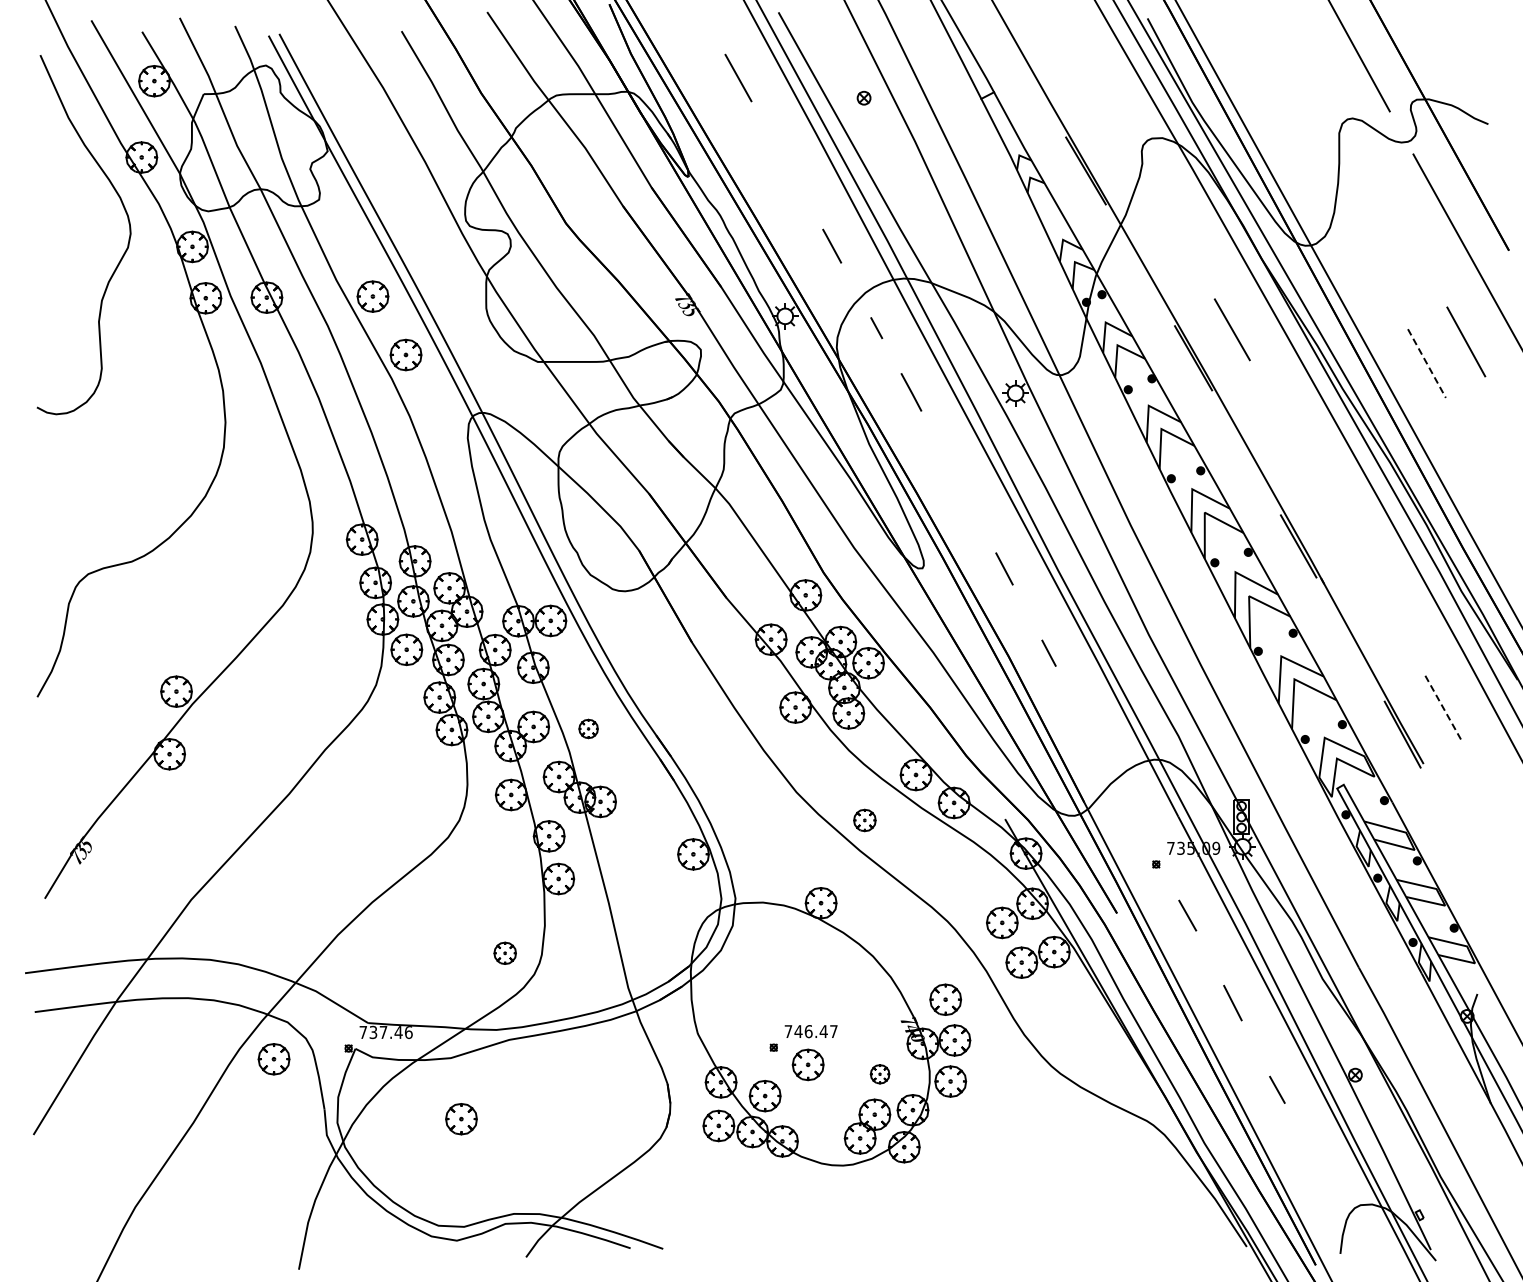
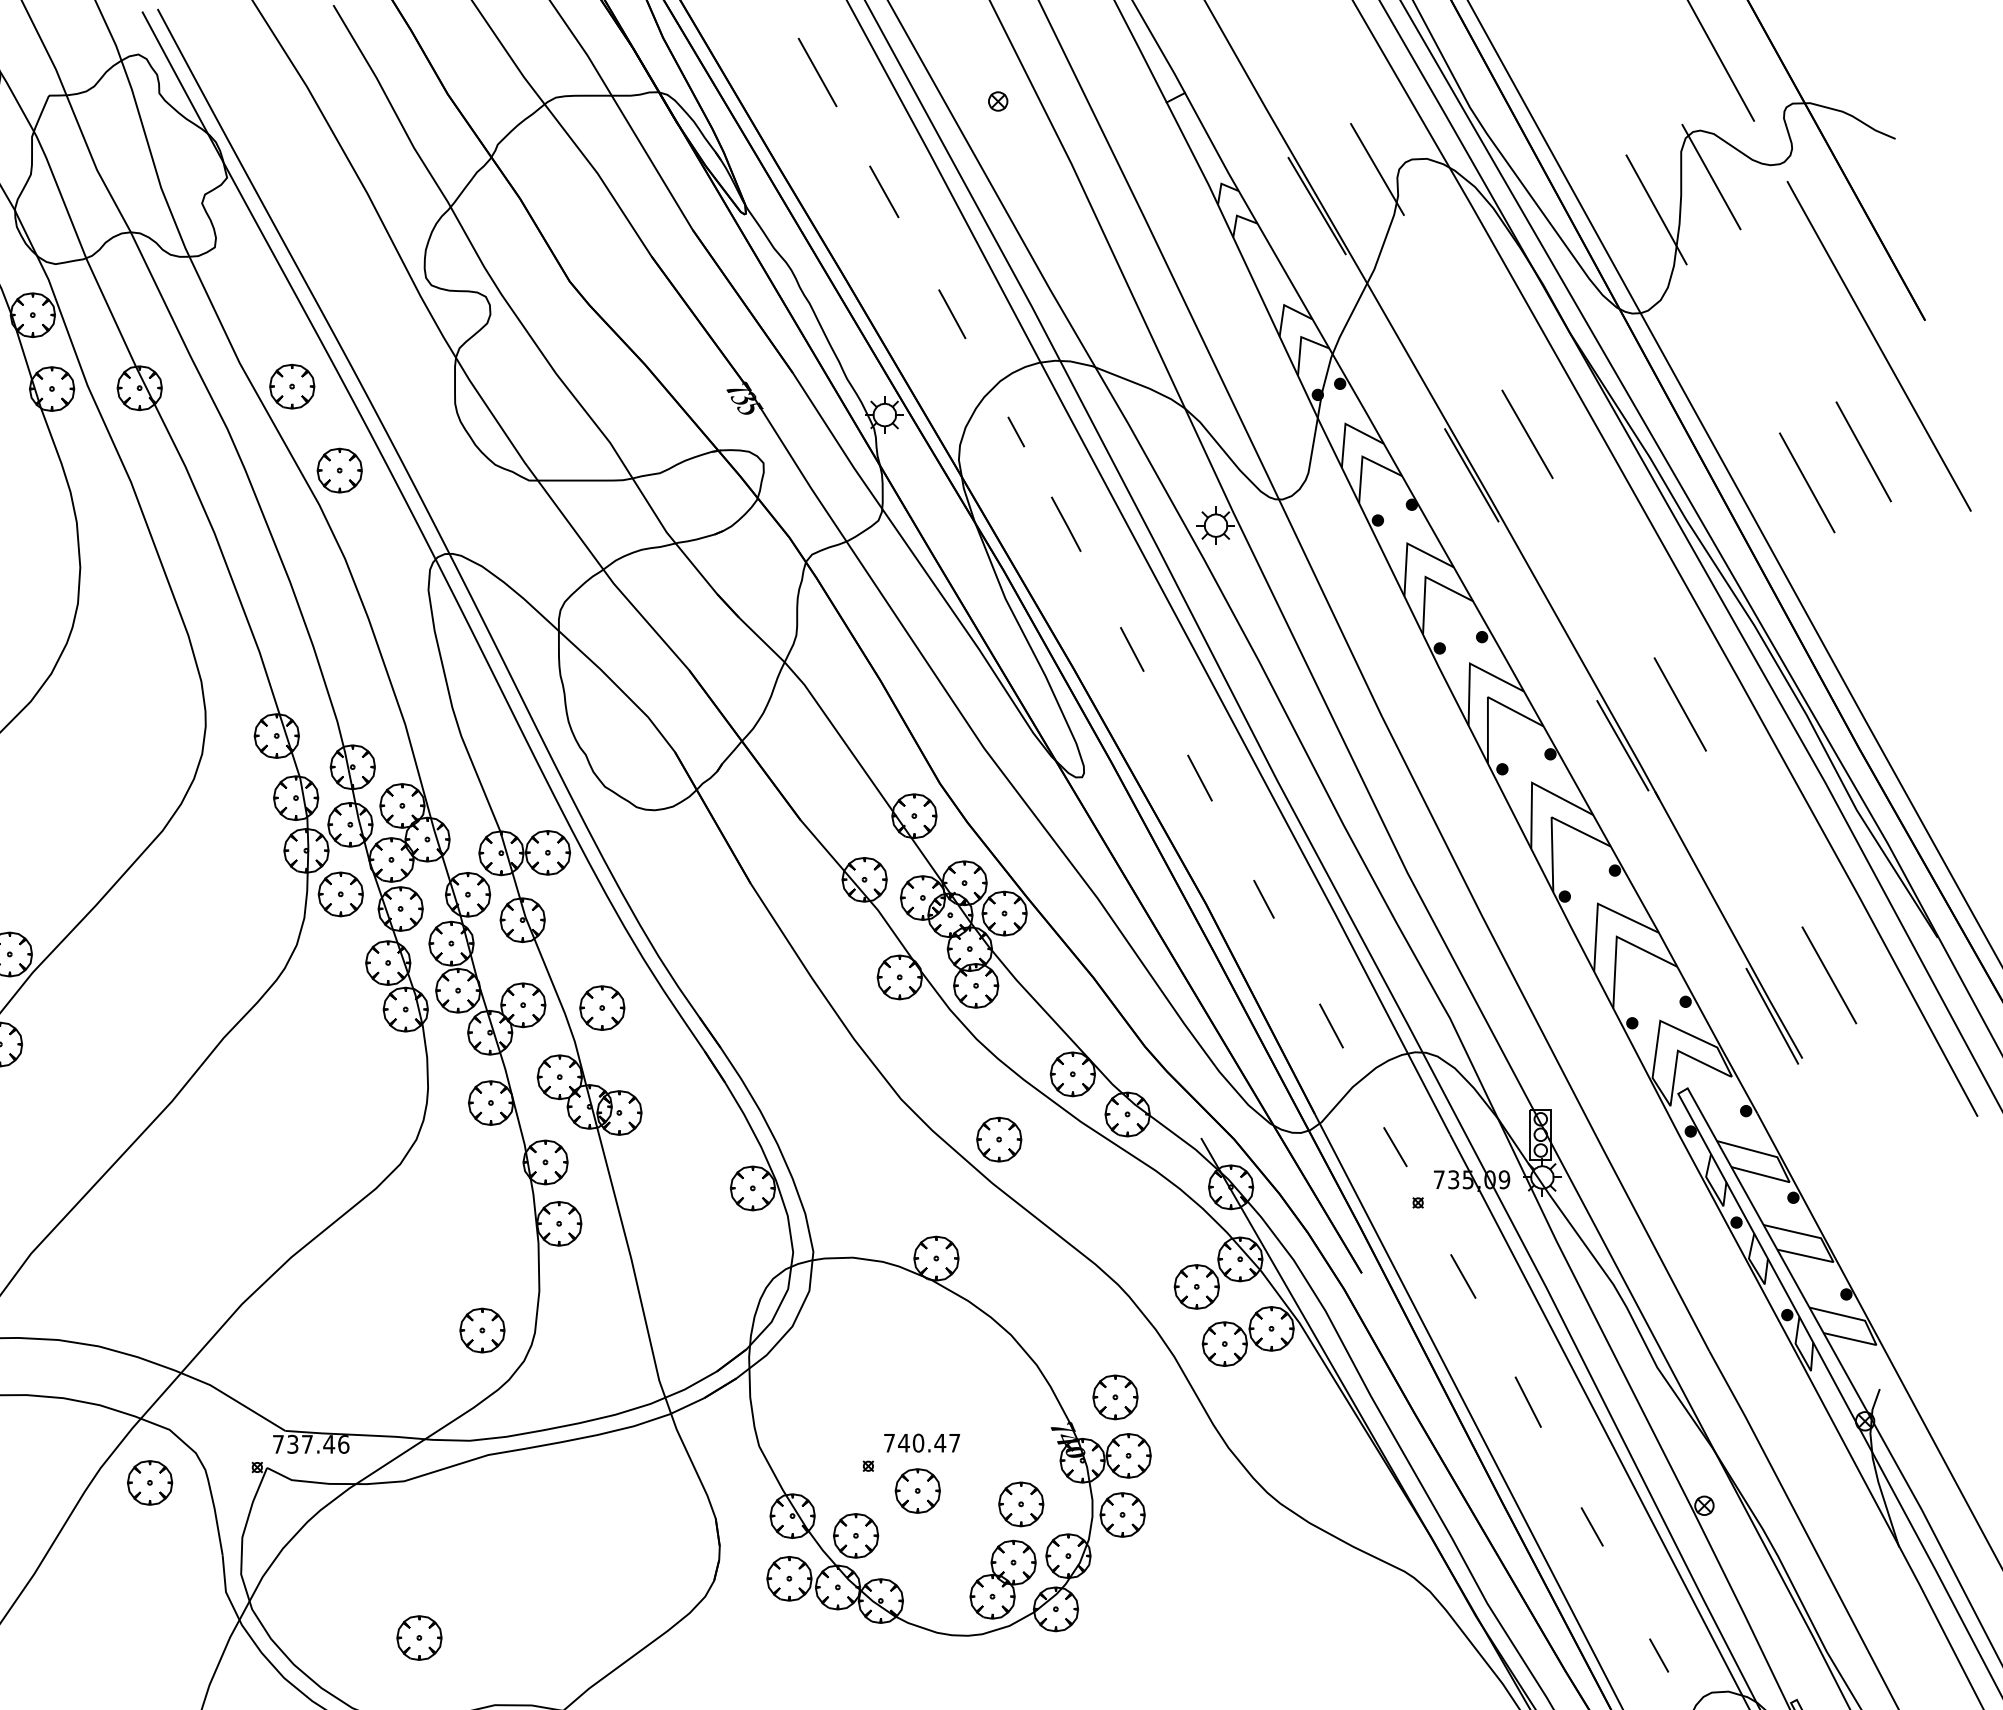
line: (1127, 145) -> (1376, 169), added
line: (1360, 150) -> (1711, 176), added
line: (784, 160) -> (883, 191), added
line: (1322, 173) -> (1657, 209), added
line: (1427, 363) -> (1808, 482), dashed -> solid
line: (957, 479) -> (1132, 649), added
line: (1338, 517) -> (1680, 704), added
line: (1442, 705) -> (1829, 974), dashed -> solid
part: (588, 728) -> (602, 1007), size x1.67
line: (1095, 741) -> (1330, 1026), added
part: (864, 820) -> (998, 1139), size x1.43
line: (1140, 825) -> (1395, 1146), added
part: (504, 953) -> (481, 1330), size x1.43
text: (808, 1031) -> (918, 1442), 746.47 -> 740.47
part: (879, 1074) -> (1020, 1504), size x1.67
part: (461, 1119) -> (419, 1638), moved
line: (1323, 1179) -> (1658, 1655), added

